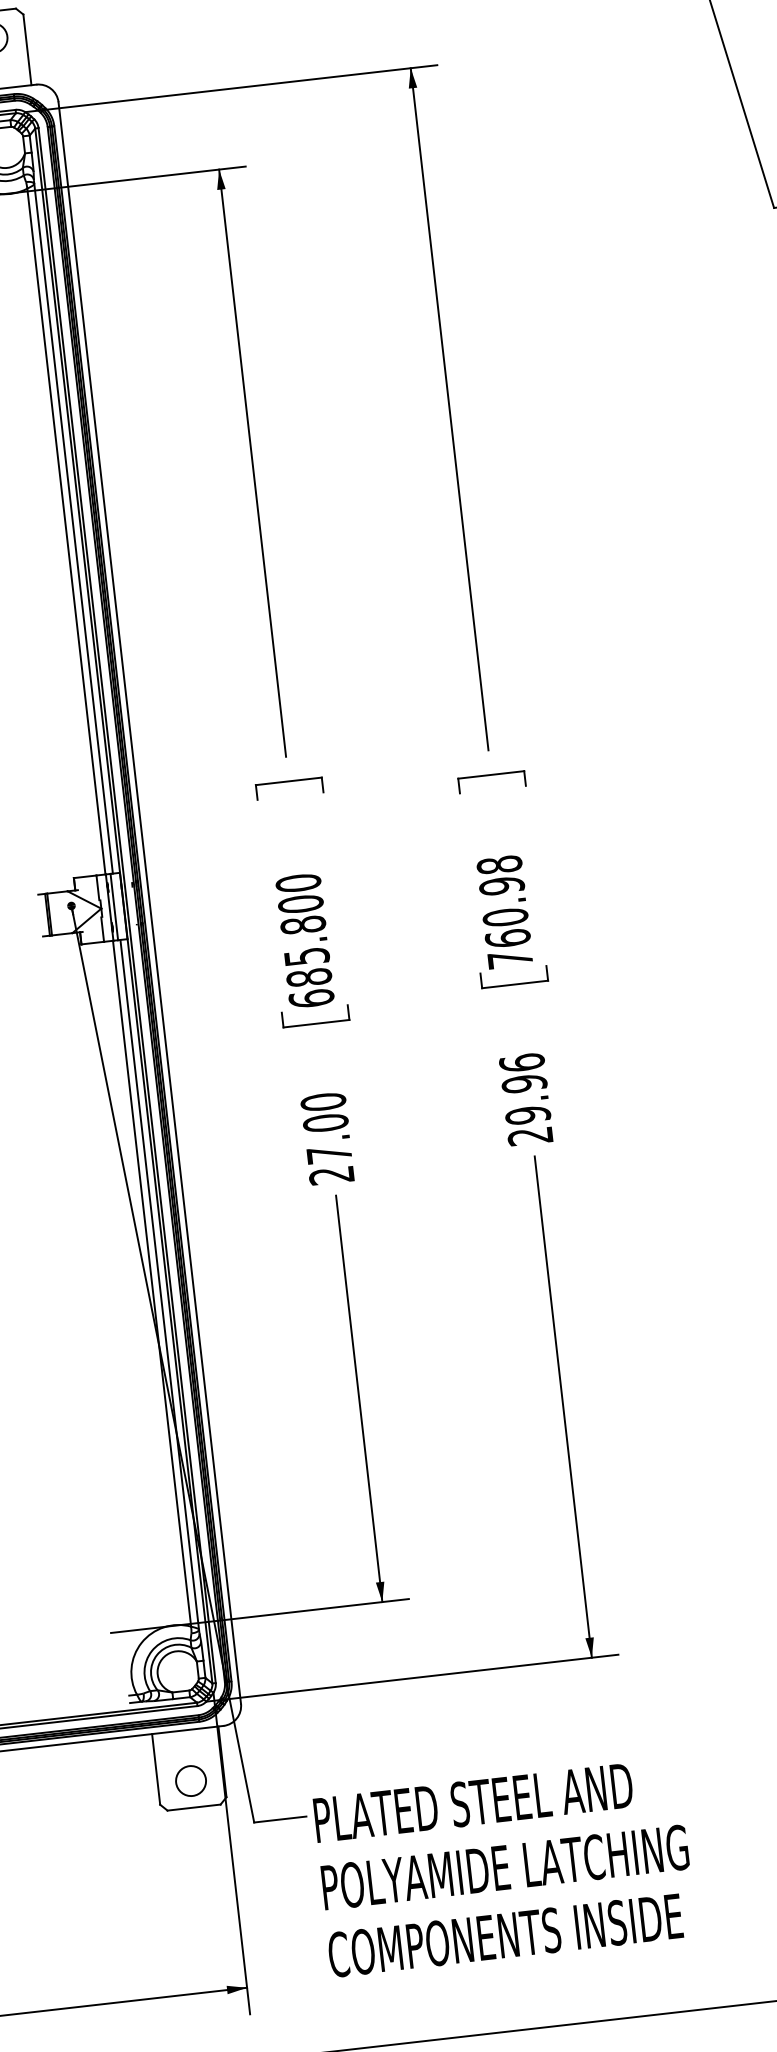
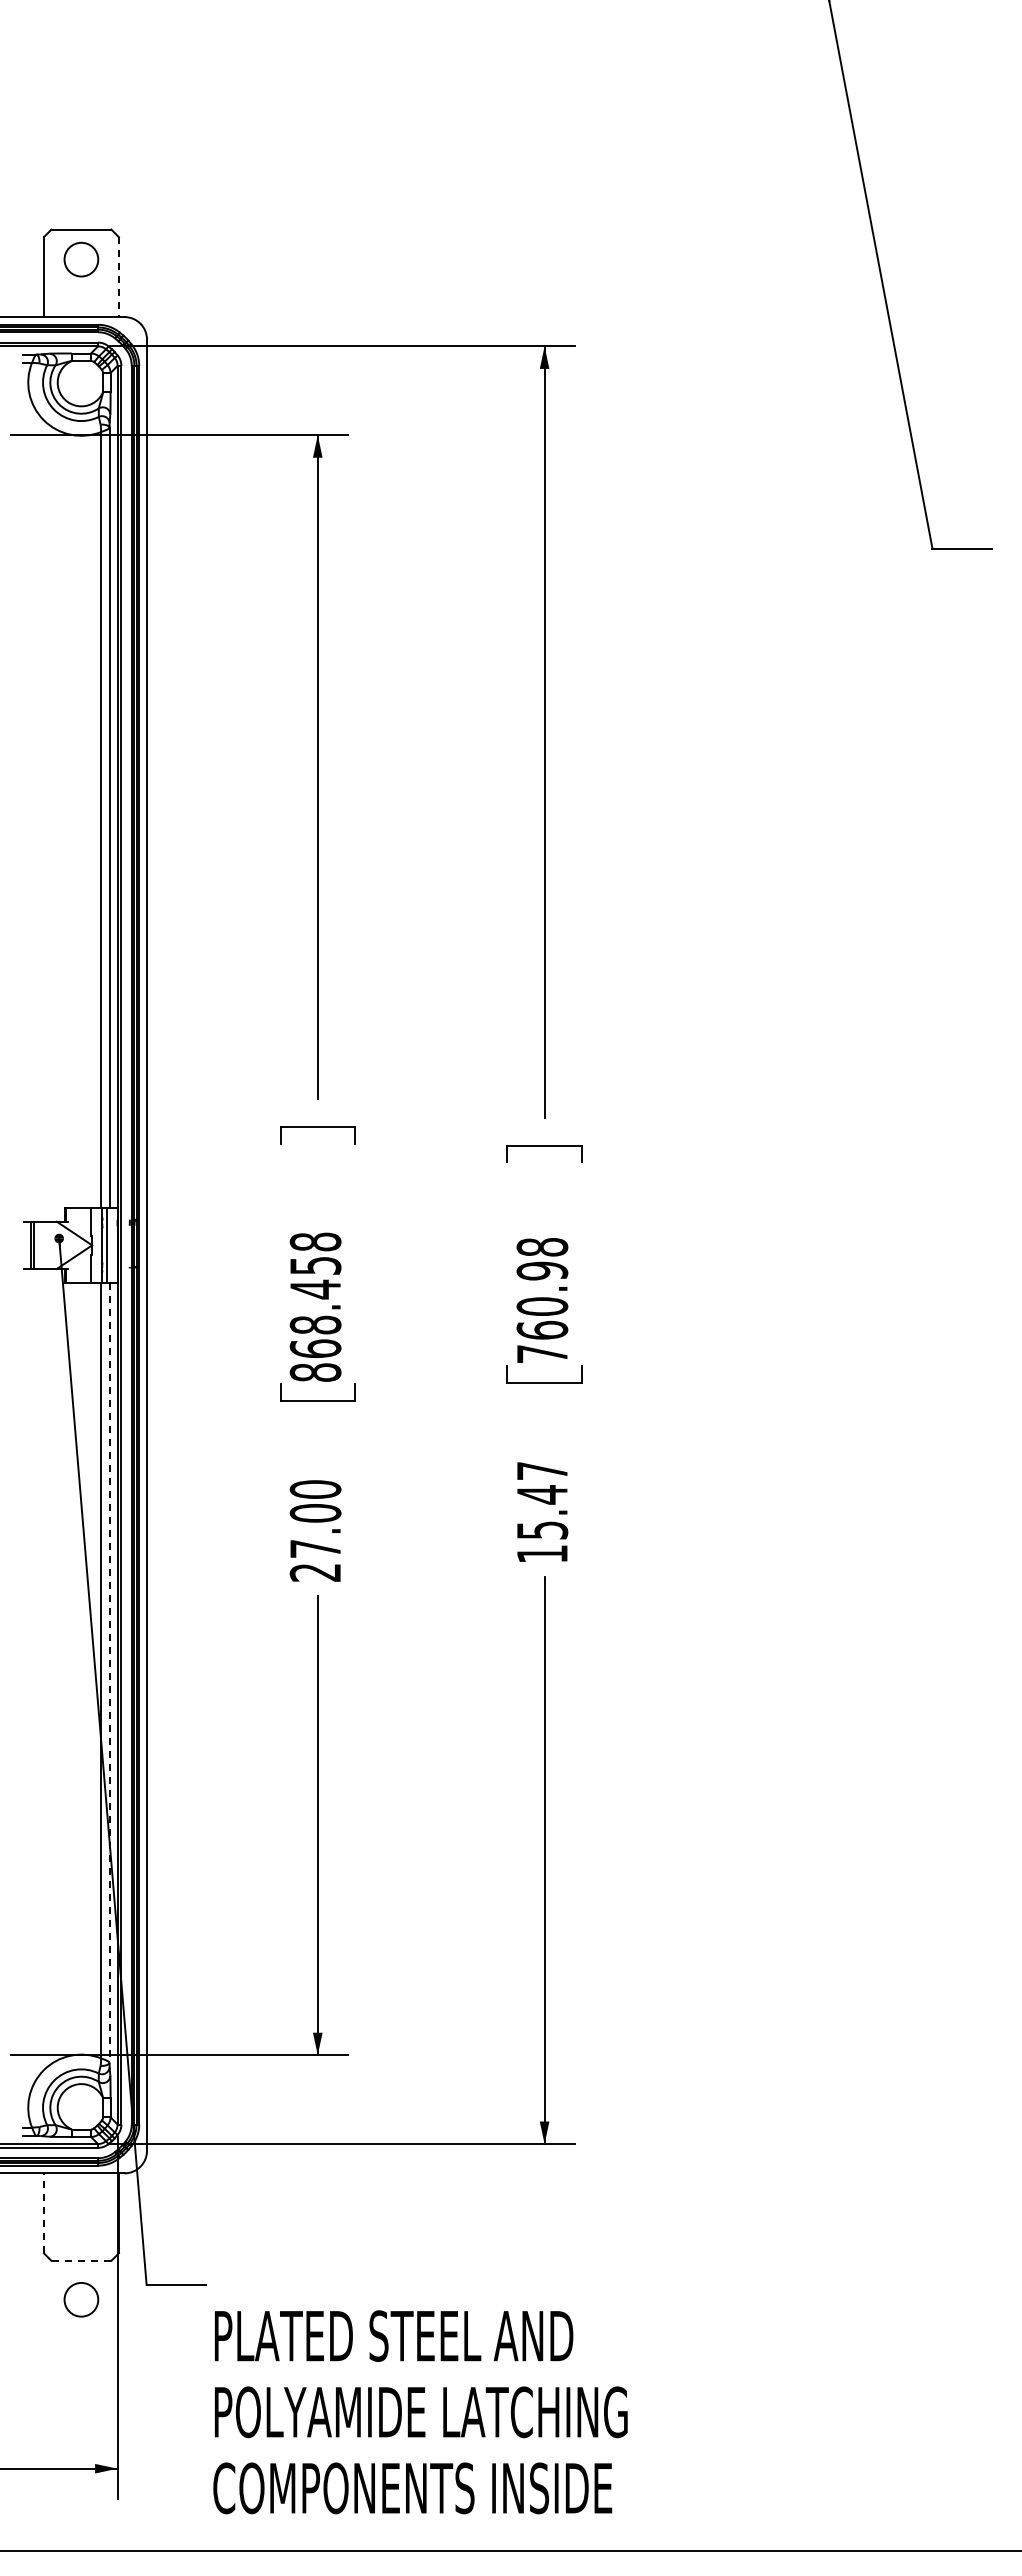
line: (27, 50) -> (118, 277), solid -> dashed
text: (304, 940) -> (315, 1306), 685.800 -> 868.458
text: (526, 1099) -> (542, 1512), 29.96 -> 15.47
line: (159, 1284) -> (109, 1672), solid -> dashed
line: (155, 1769) -> (43, 2213), solid -> dashed
circle: (191, 1780) -> (81, 2299), moved
line: (193, 1807) -> (80, 2260), solid -> dashed
text: (504, 1867) -> (420, 2412), moved

